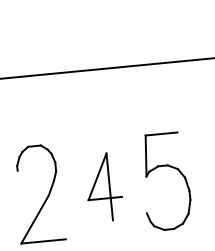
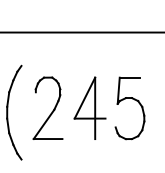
part: (103, 186) -> (89, 107), size x1.43

